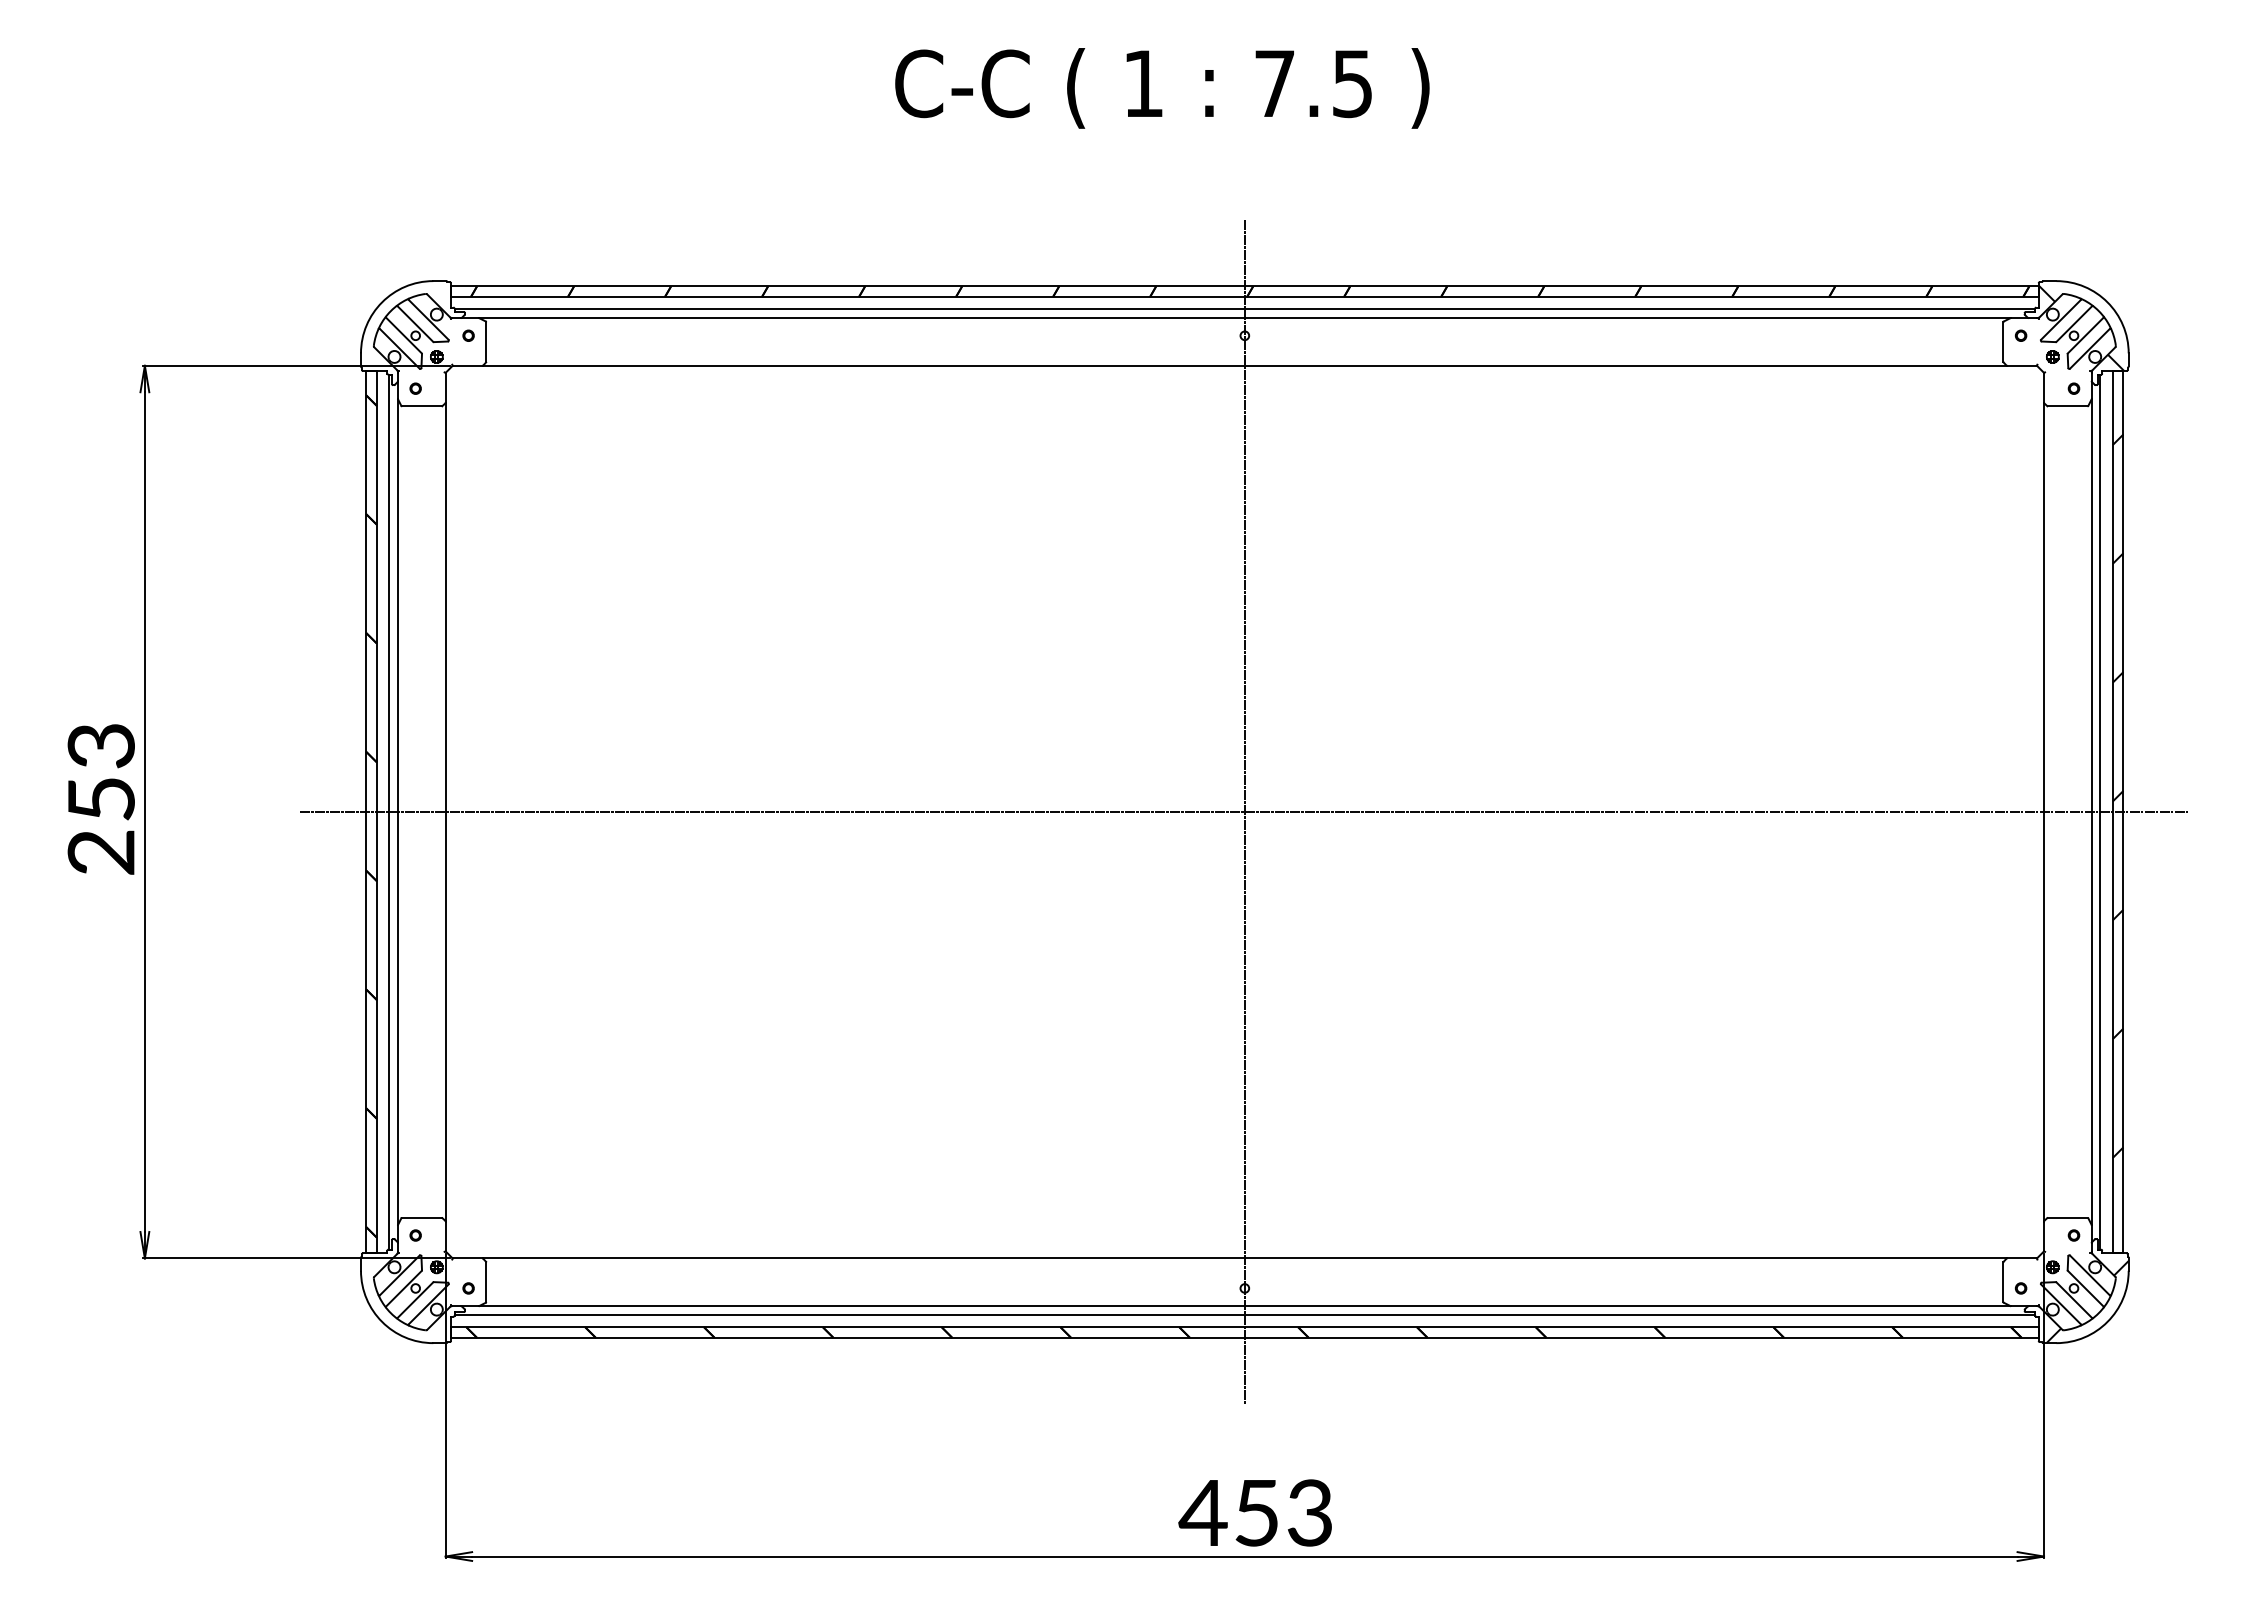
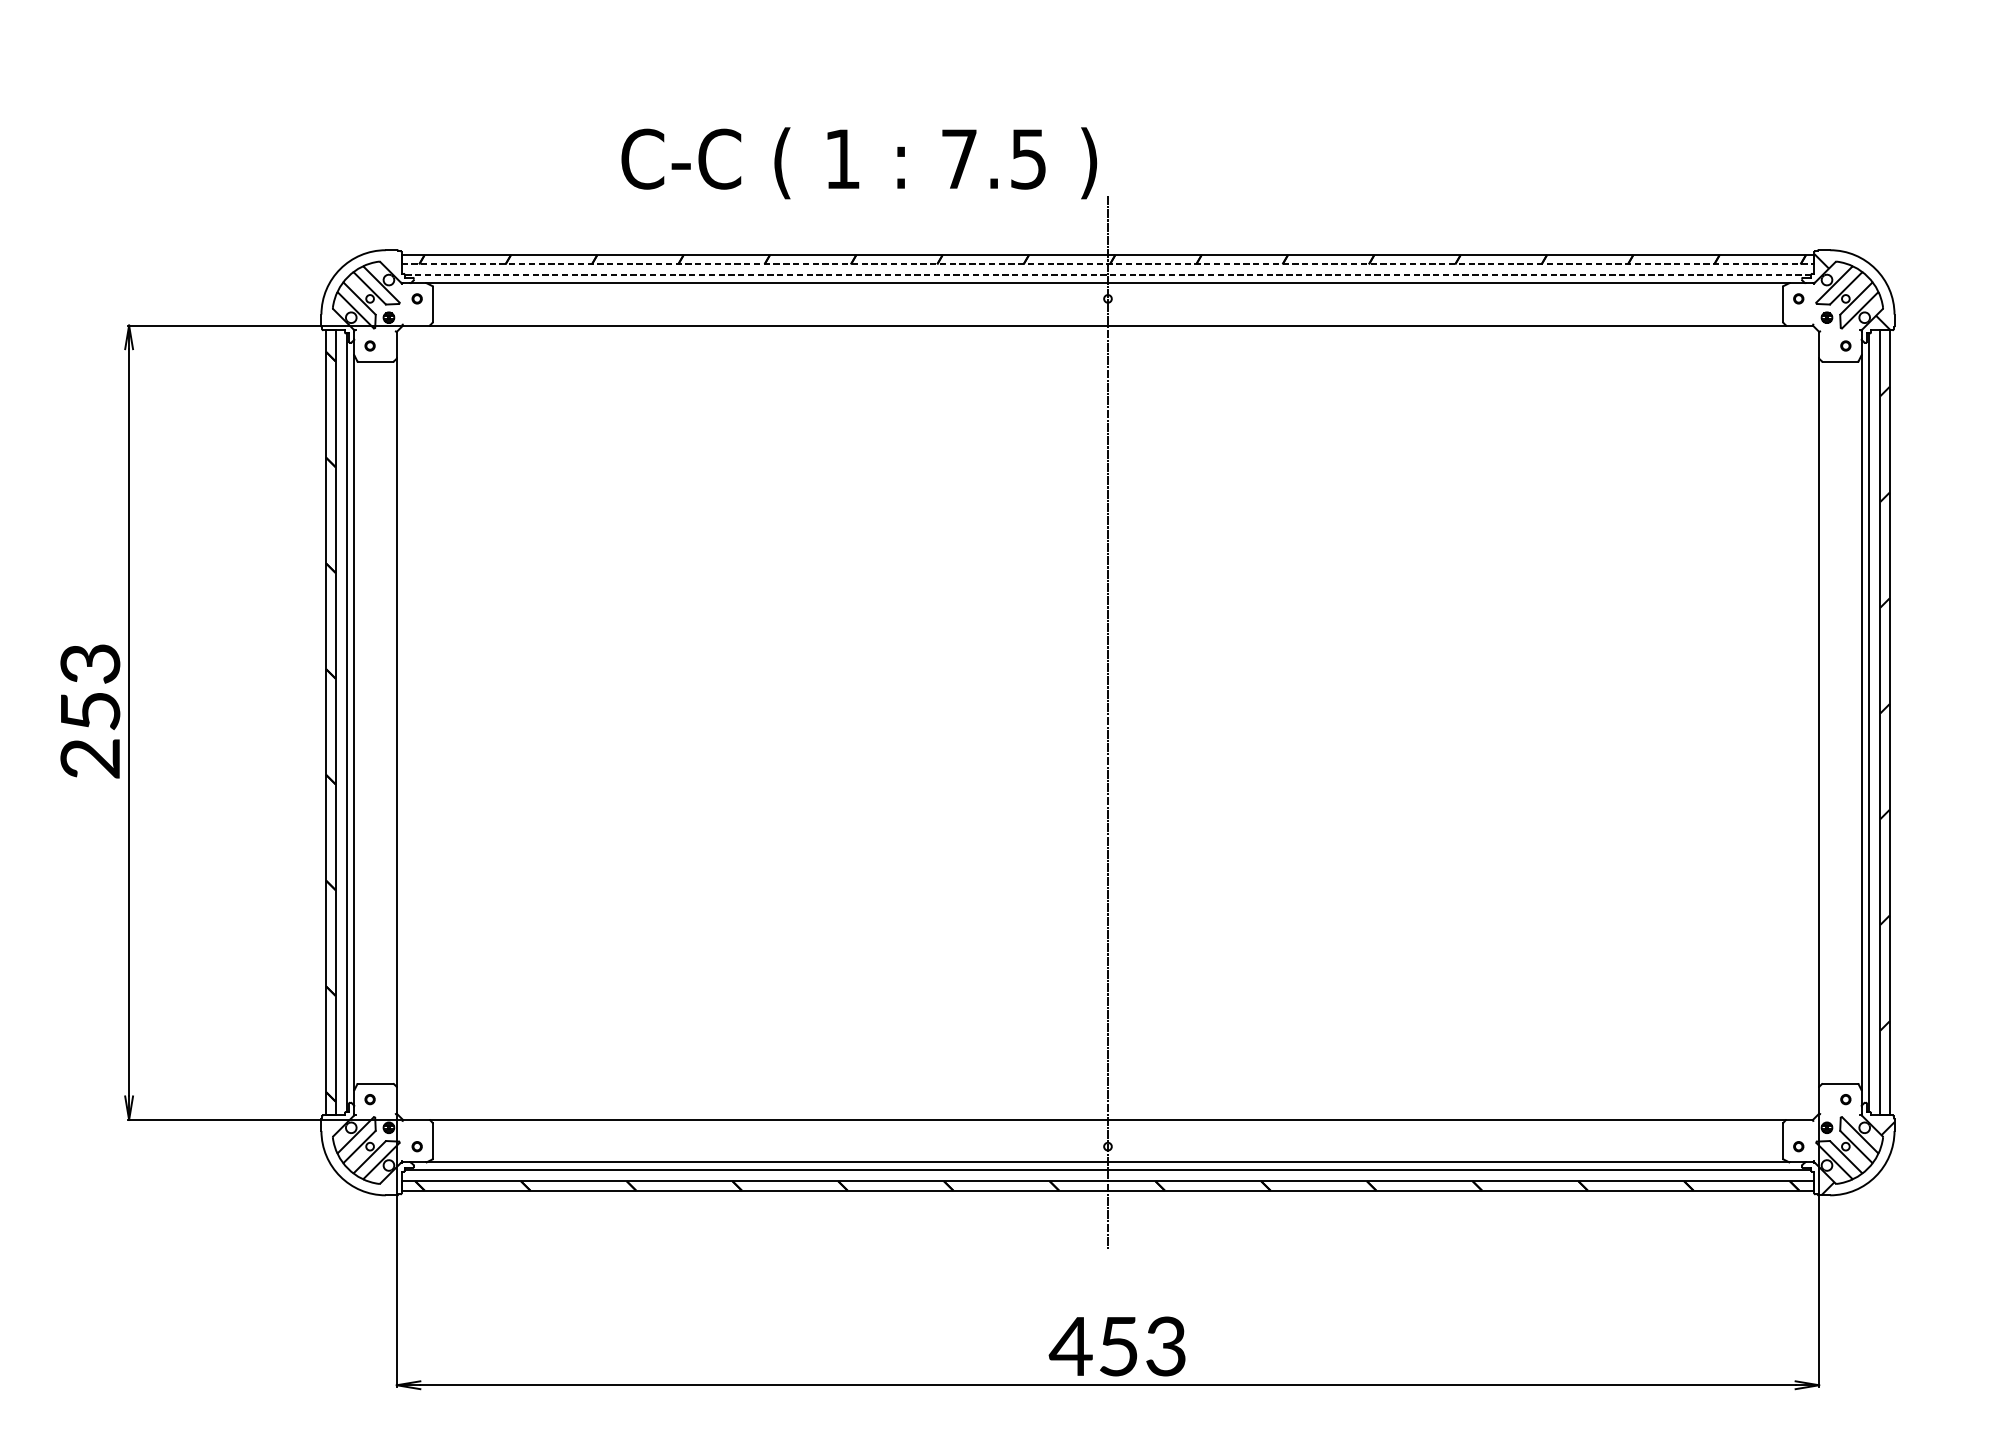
text: (1162, 88) -> (859, 163), moved
line: (1244, 296) -> (1107, 263), solid -> dashed
line: (1244, 309) -> (1107, 275), solid -> dashed
line: (1244, 812) -> (1107, 723), removed

